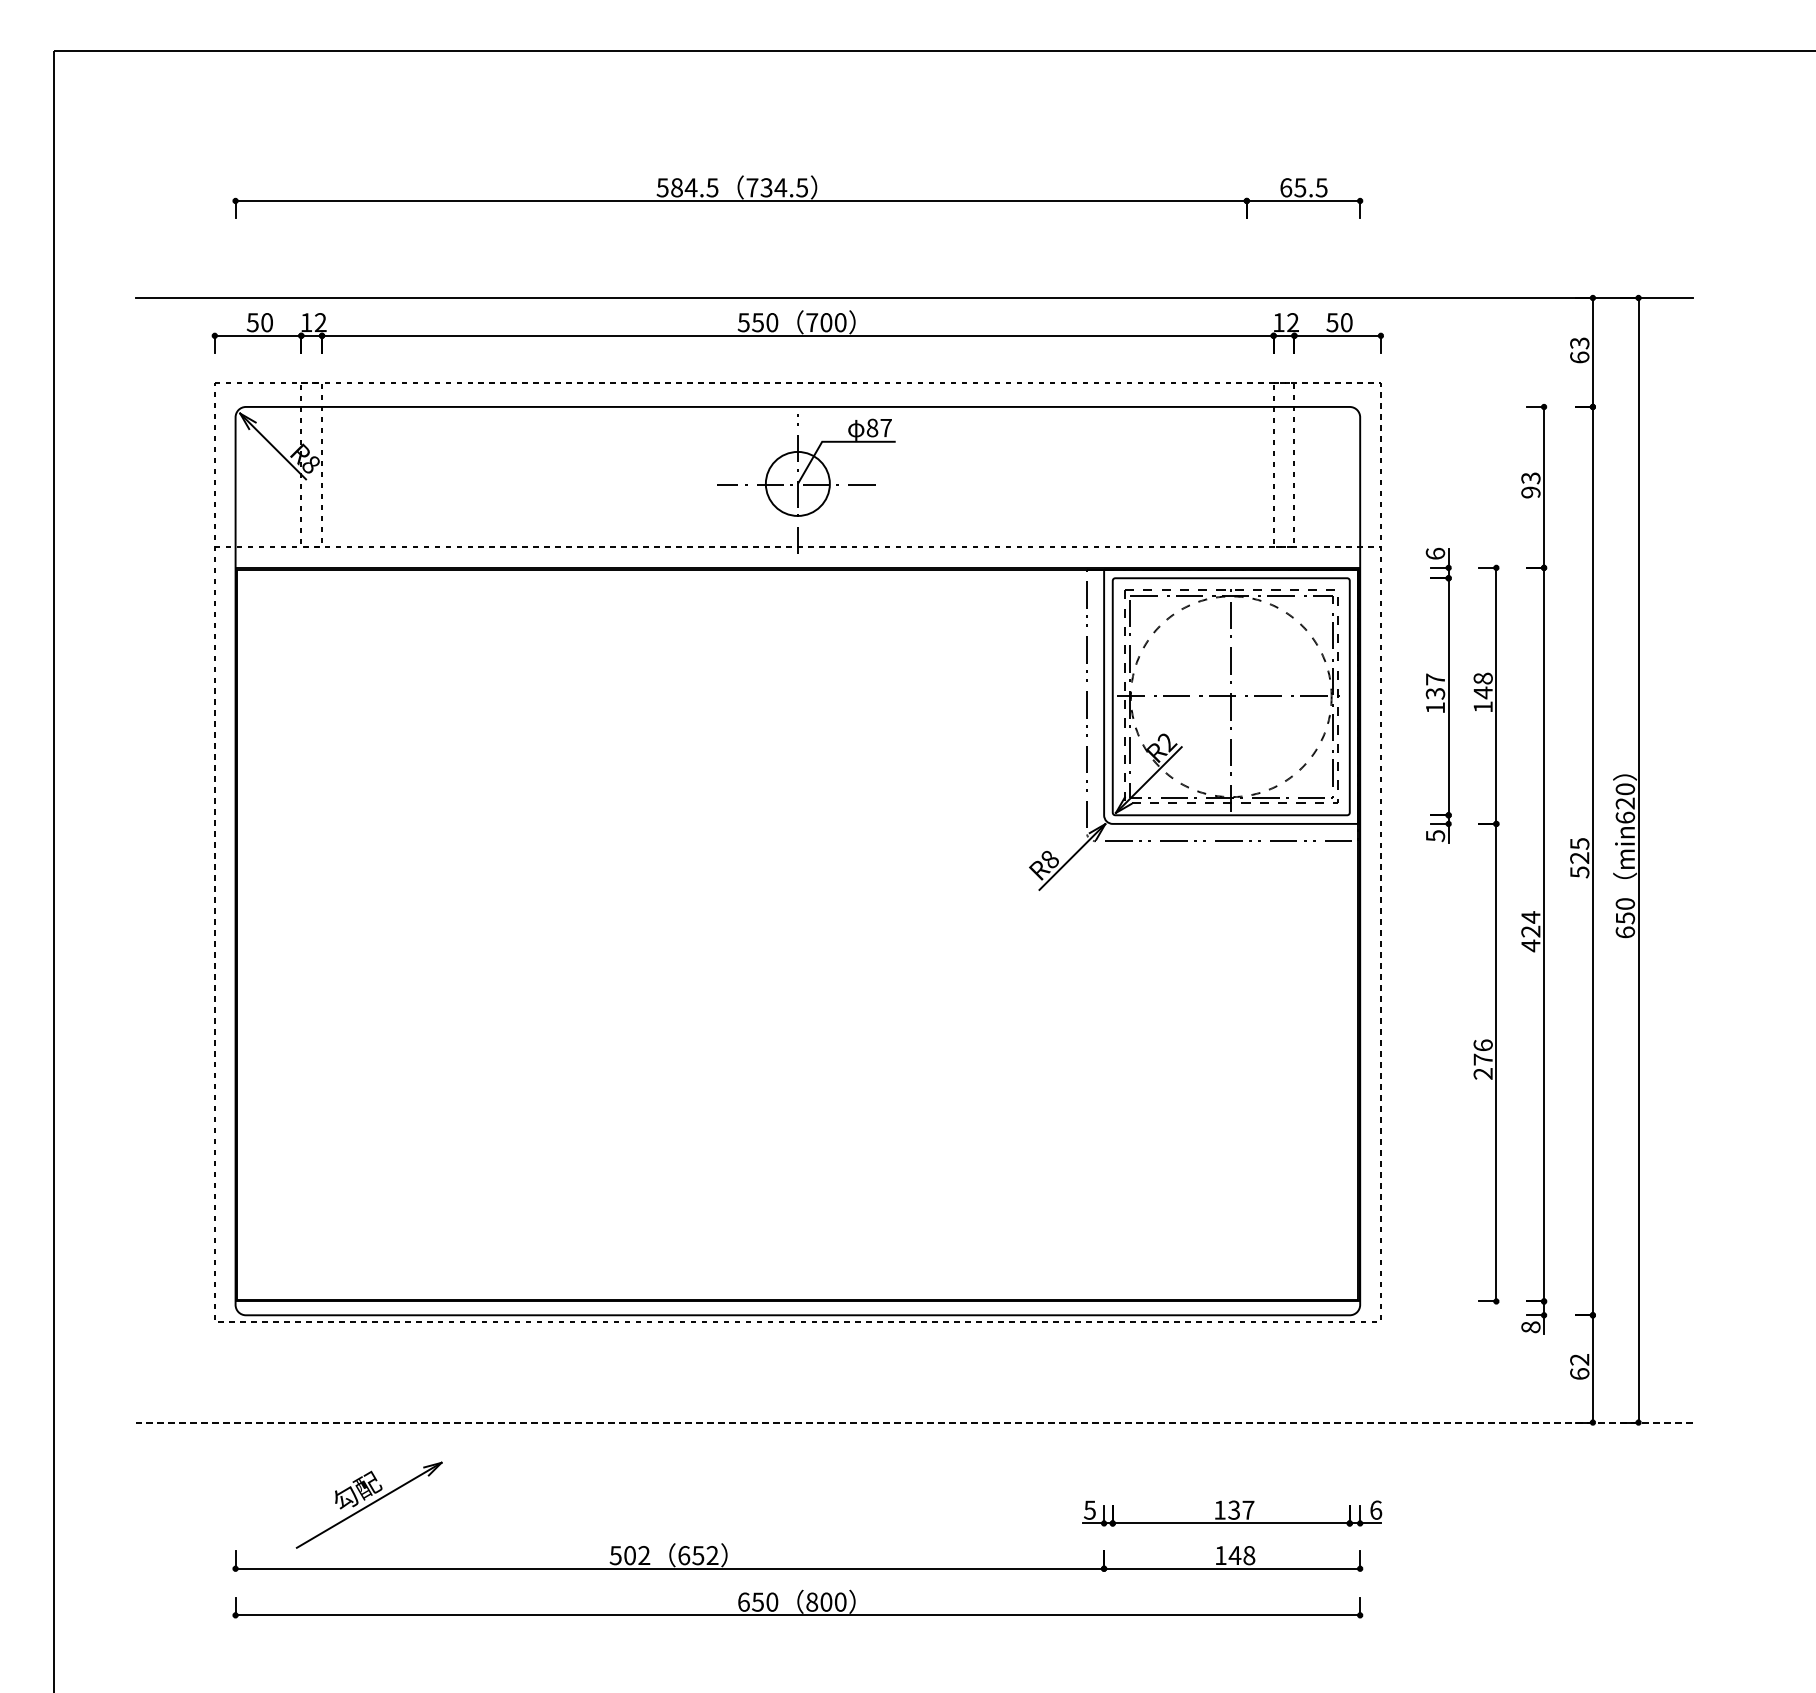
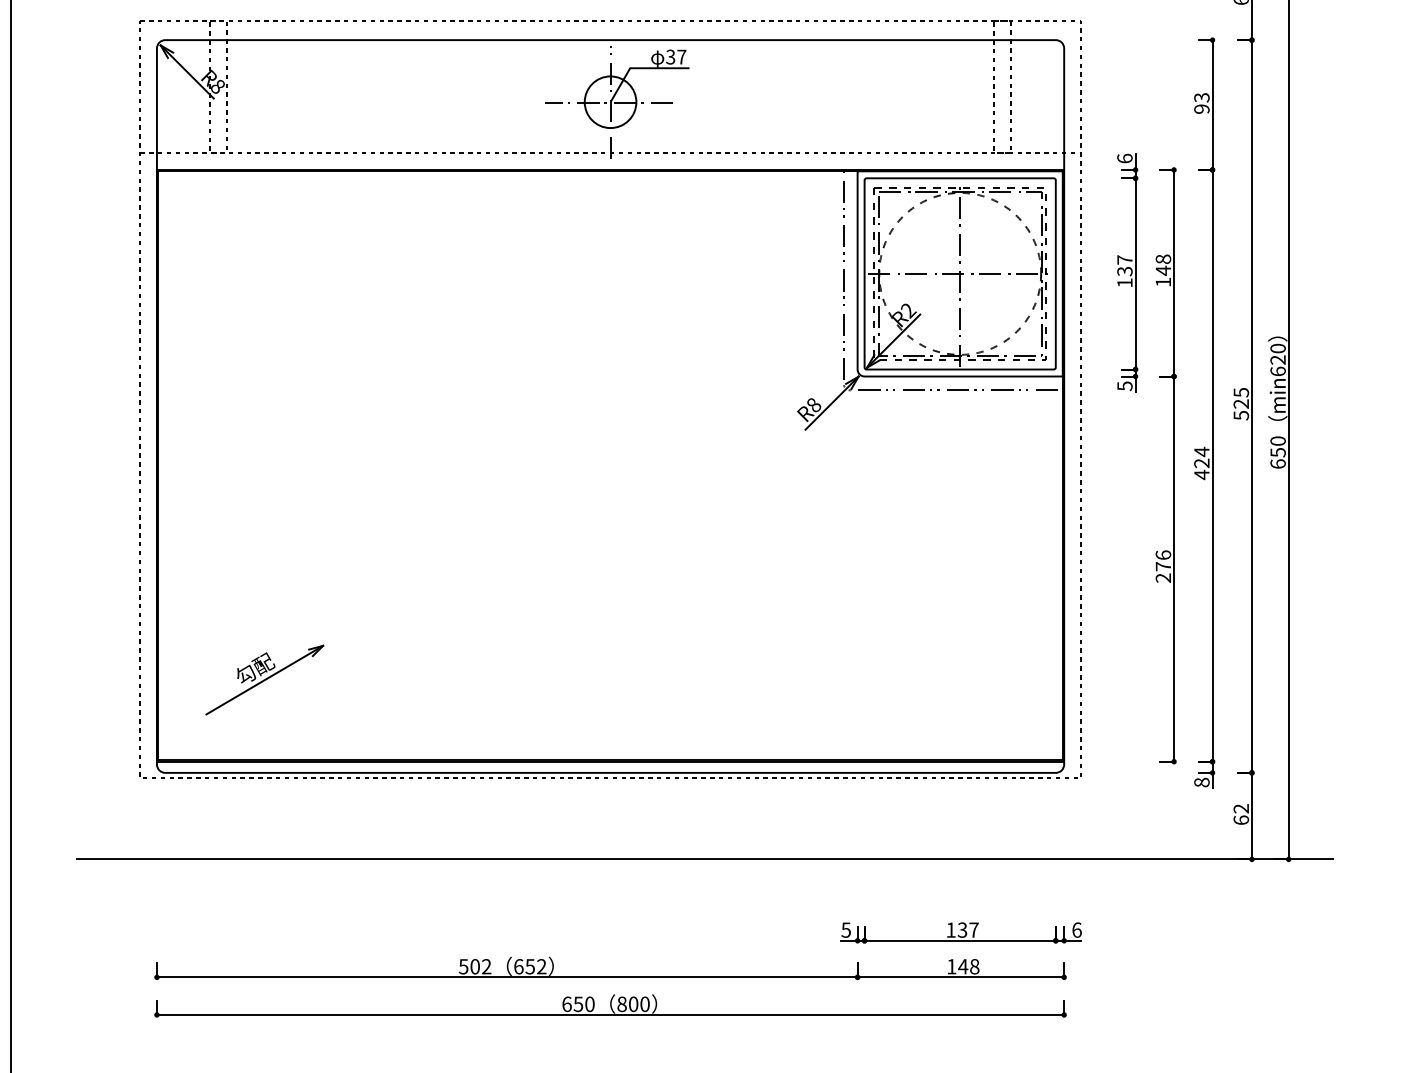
text: (872, 427) -> (670, 56), 87 -> 37
line: (914, 1422) -> (704, 859), dashed -> solid
part: (368, 1504) -> (264, 679), moved

